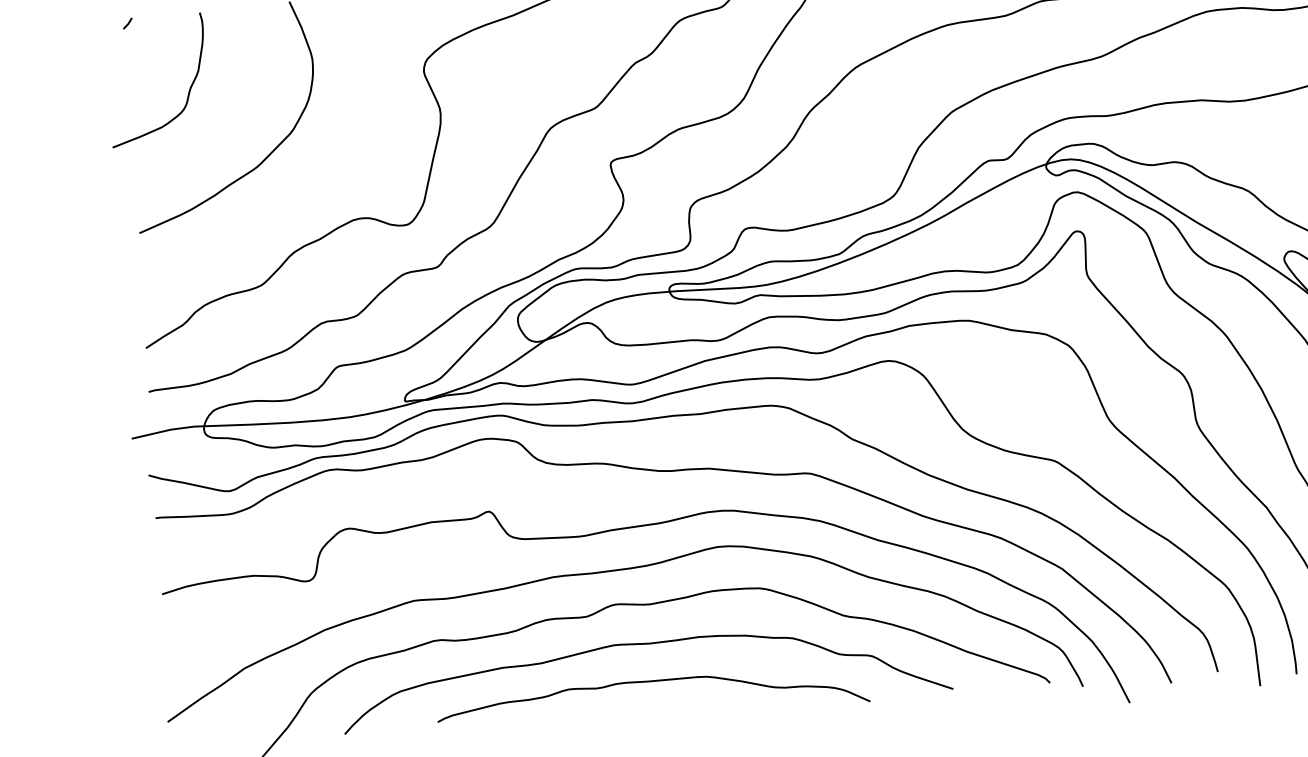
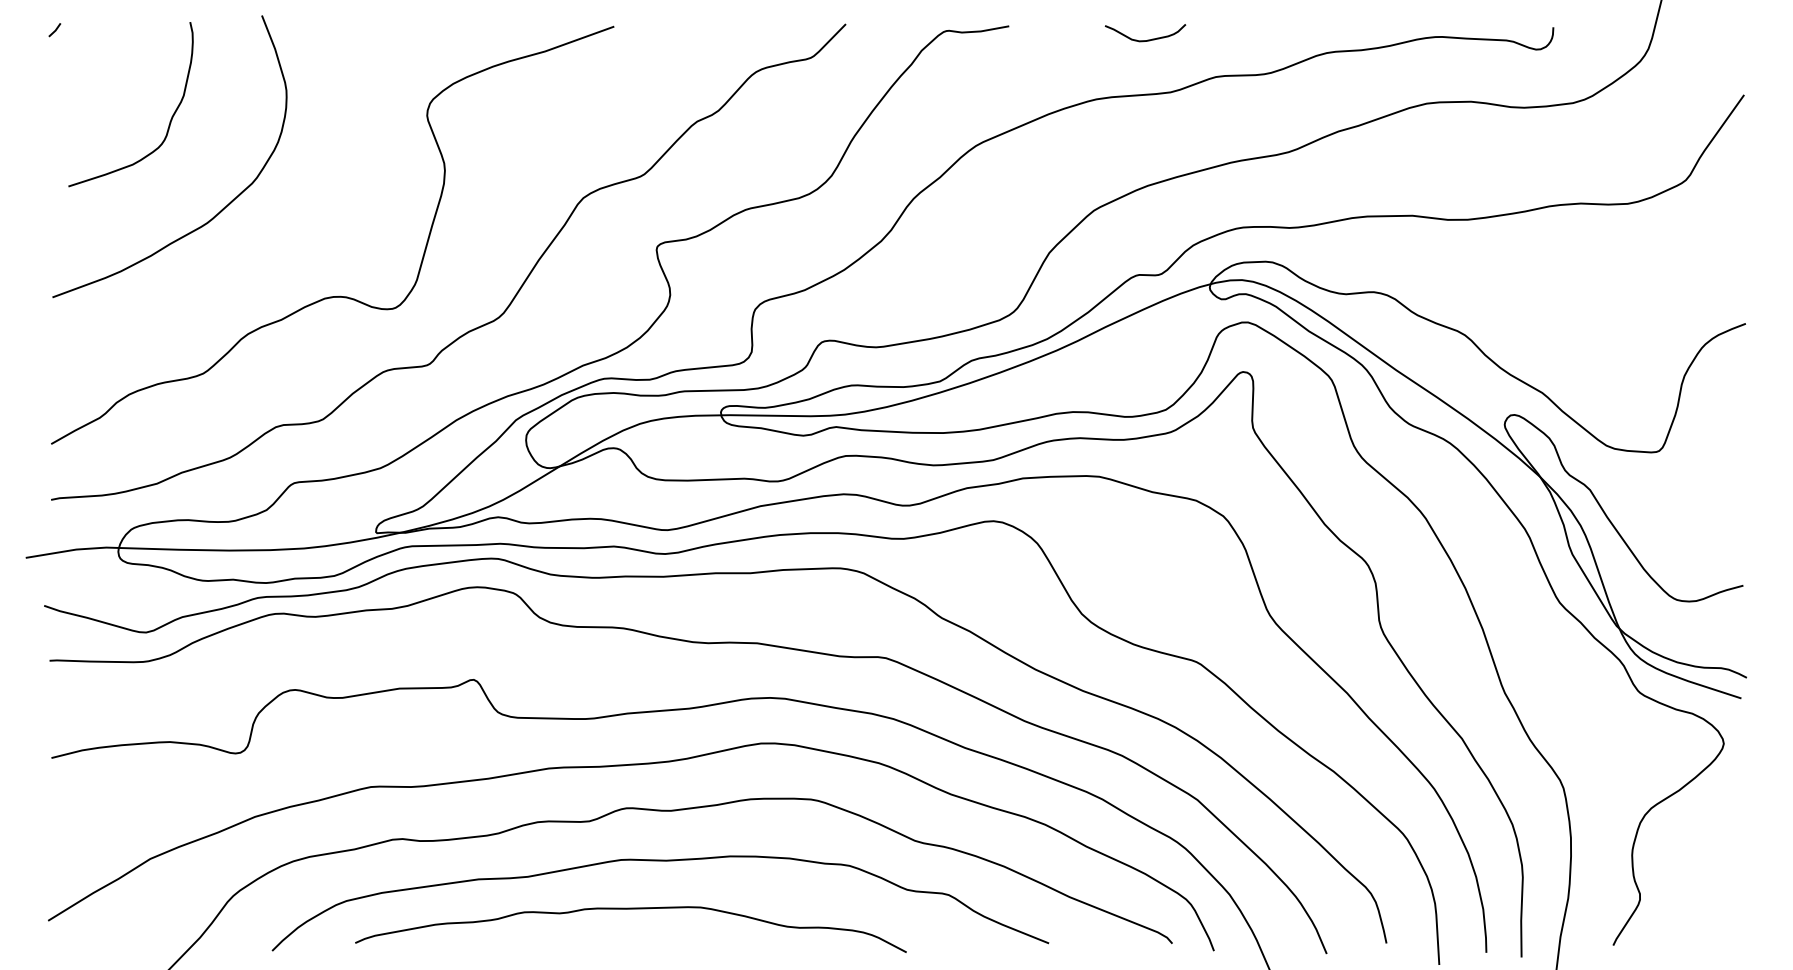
curve: (188, 91) -> (169, 121), moved
curve: (651, 681) -> (630, 909), moved

